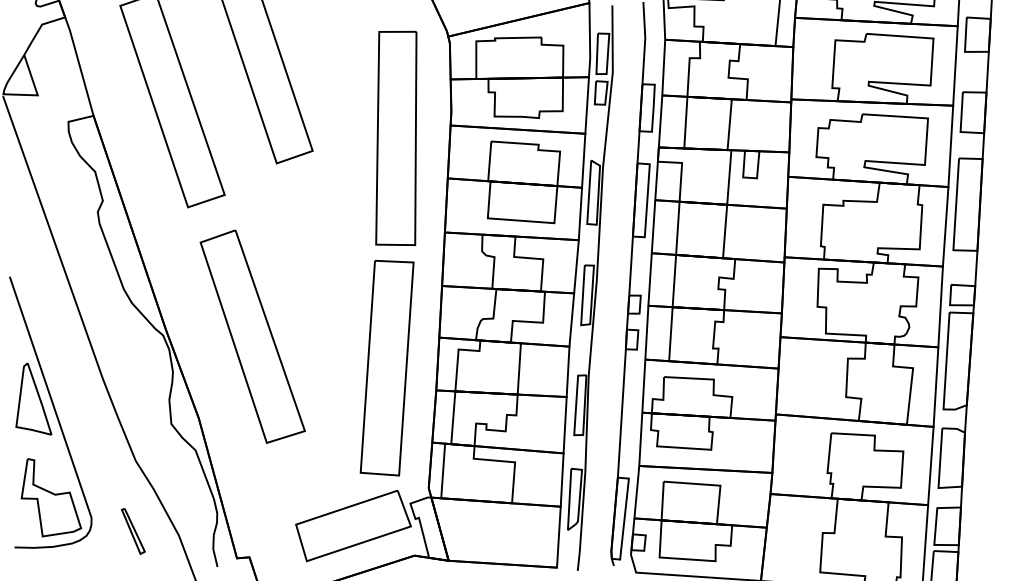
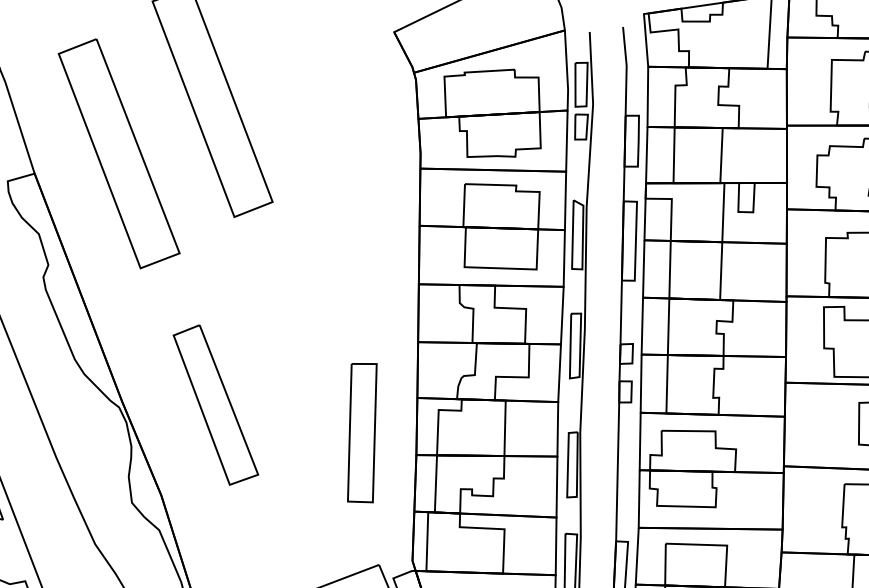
part: (396, 137) -> (362, 183), removed
part: (252, 336) -> (215, 404), size x0.7
part: (386, 367) -> (361, 432), size x0.6

